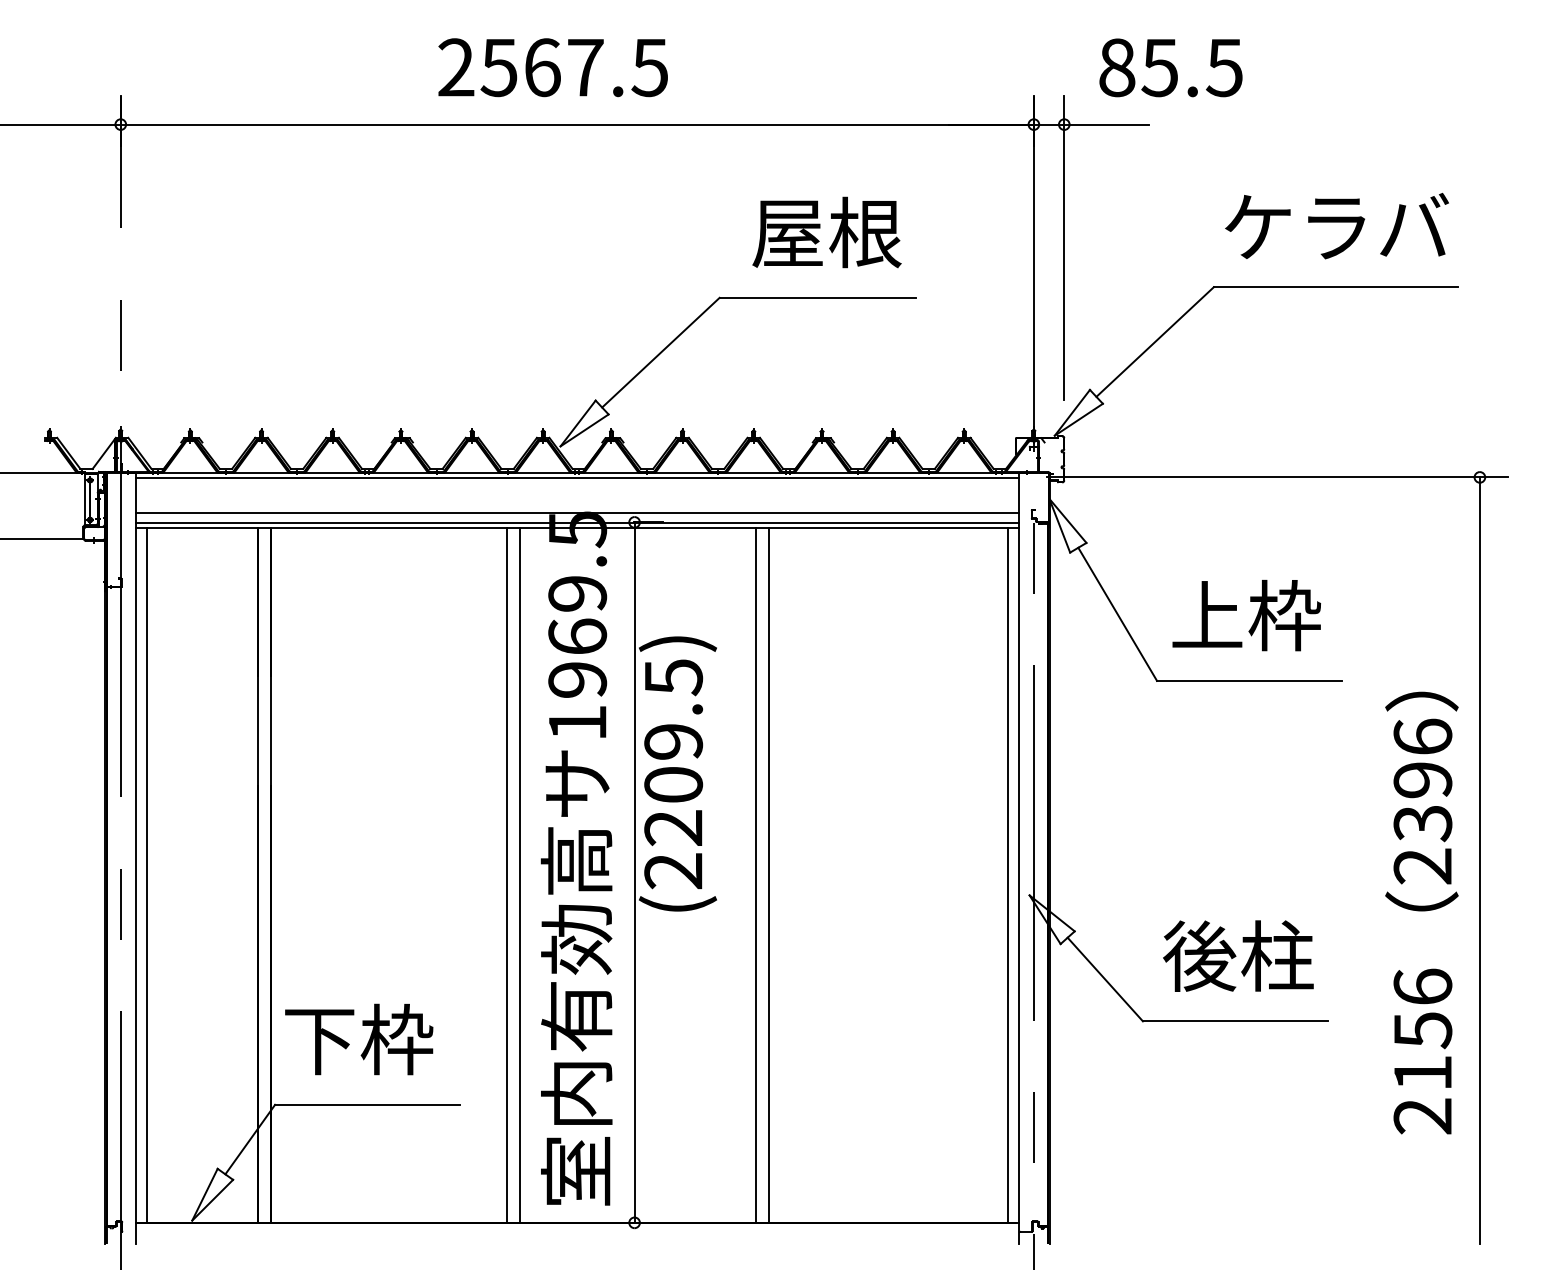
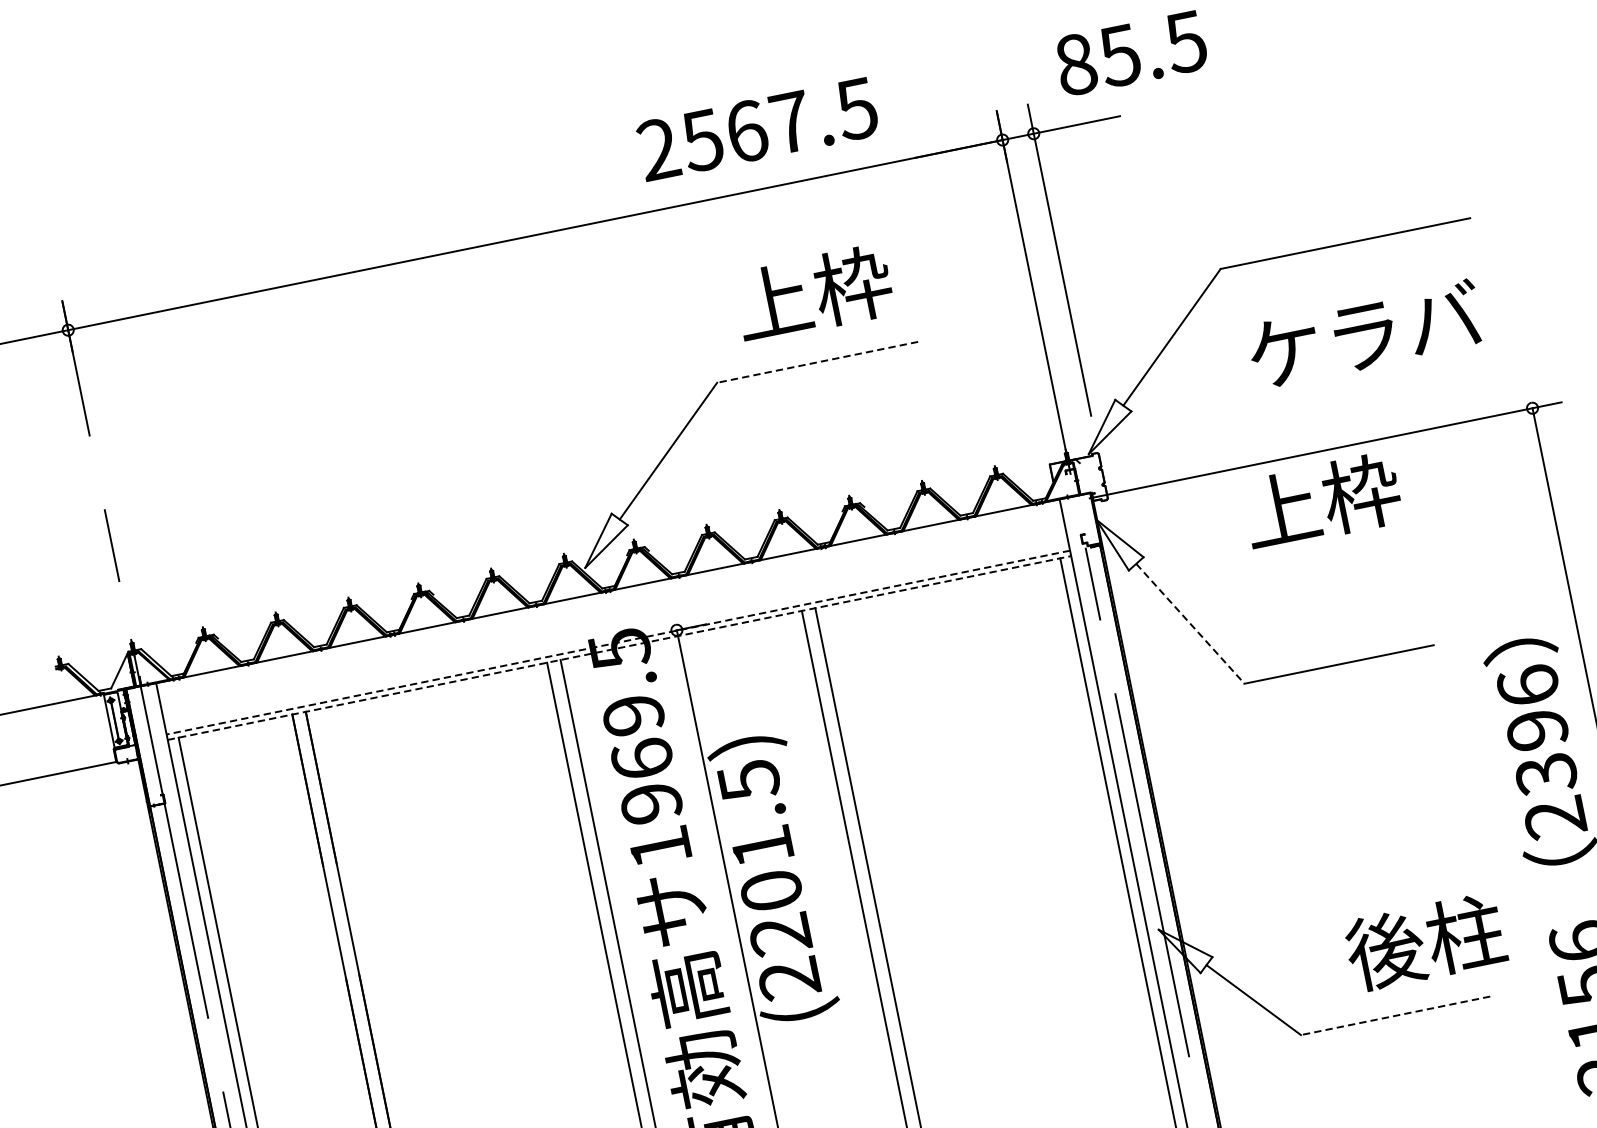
text: (552, 67) -> (757, 129), moved
text: (1336, 225) -> (1364, 333), moved
text: (826, 232) -> (812, 293), 屋根 -> 上枠
line: (817, 297) -> (817, 362), solid -> dashed
line: (576, 477) -> (608, 596), removed
line: (576, 513) -> (615, 633), removed
line: (576, 522) -> (617, 642), solid -> dashed
line: (577, 528) -> (619, 648), solid -> dashed
line: (1117, 614) -> (1190, 623), solid -> dashed
text: (1246, 615) -> (1321, 501), moved
text: (673, 741) -> (762, 846), (2209.5) -> (2201.5)
text: (1238, 955) -> (1425, 941), moved
line: (1234, 1021) -> (1394, 1016), solid -> dashed

